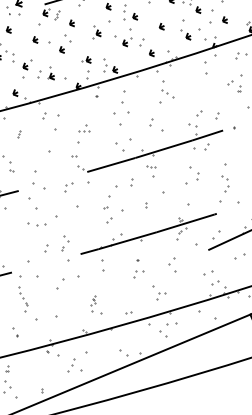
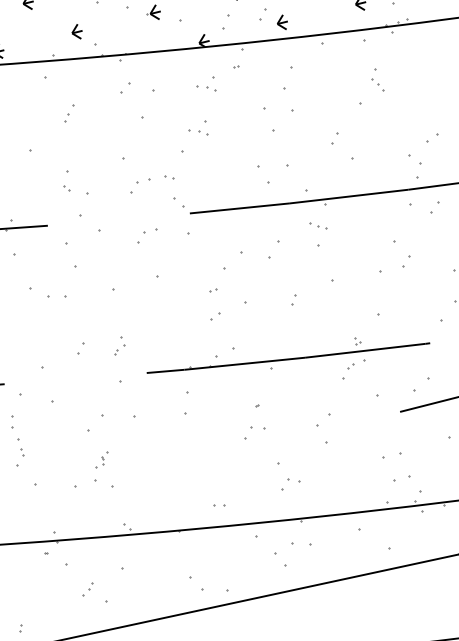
part: (167, 89) -> (378, 80), size x0.6
part: (84, 106) -> (208, 83), added
part: (19, 134) -> (69, 114), size x1.6
part: (60, 163) -> (140, 186), added
part: (11, 166) -> (68, 179), moved
part: (131, 182) -> (273, 250), size x1.6
part: (36, 224) -> (46, 294), moved
part: (65, 243) -> (120, 346), size x0.6
part: (96, 304) -> (106, 468), moved
part: (71, 365) -> (88, 589), size x0.6

